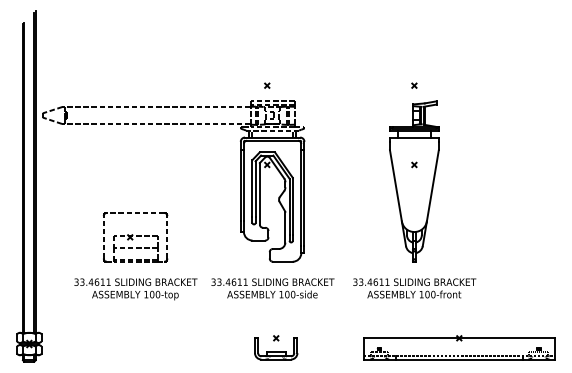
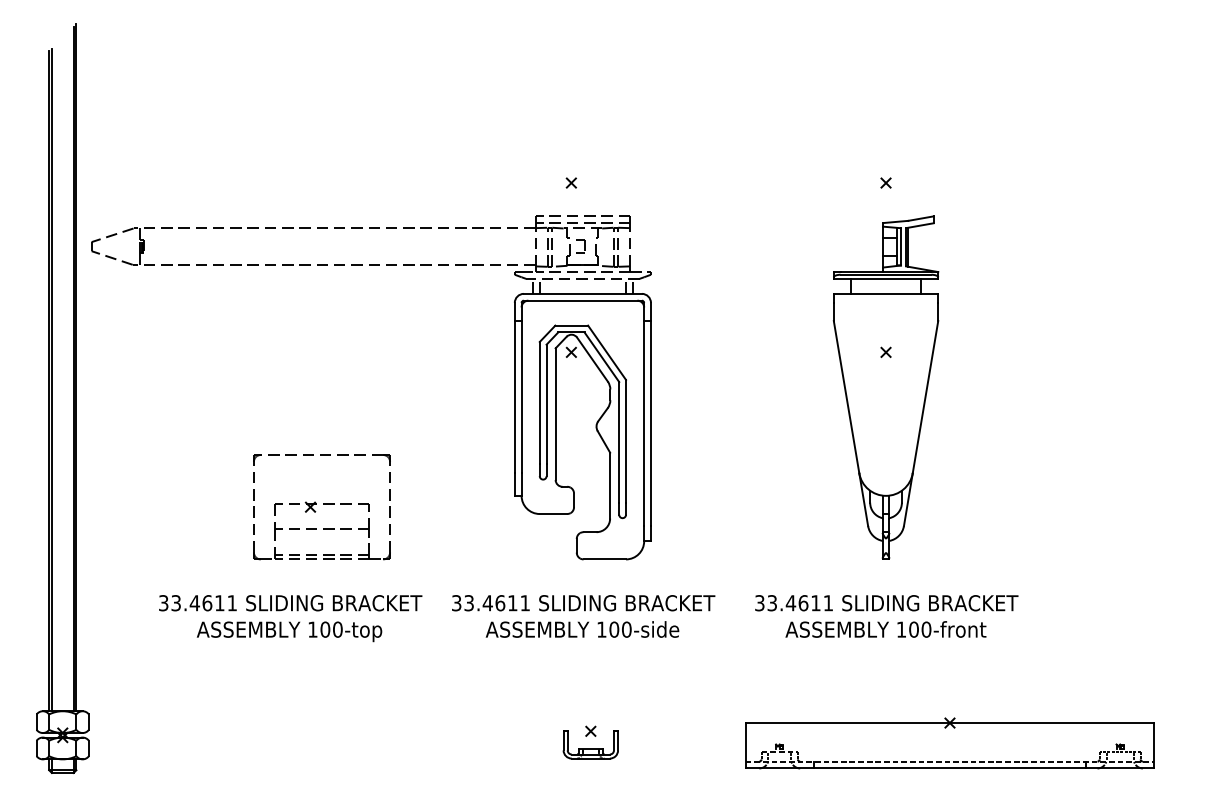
part: (135, 237) -> (321, 507), moved
part: (276, 347) -> (591, 742), size x0.6
part: (459, 347) -> (950, 742), moved

